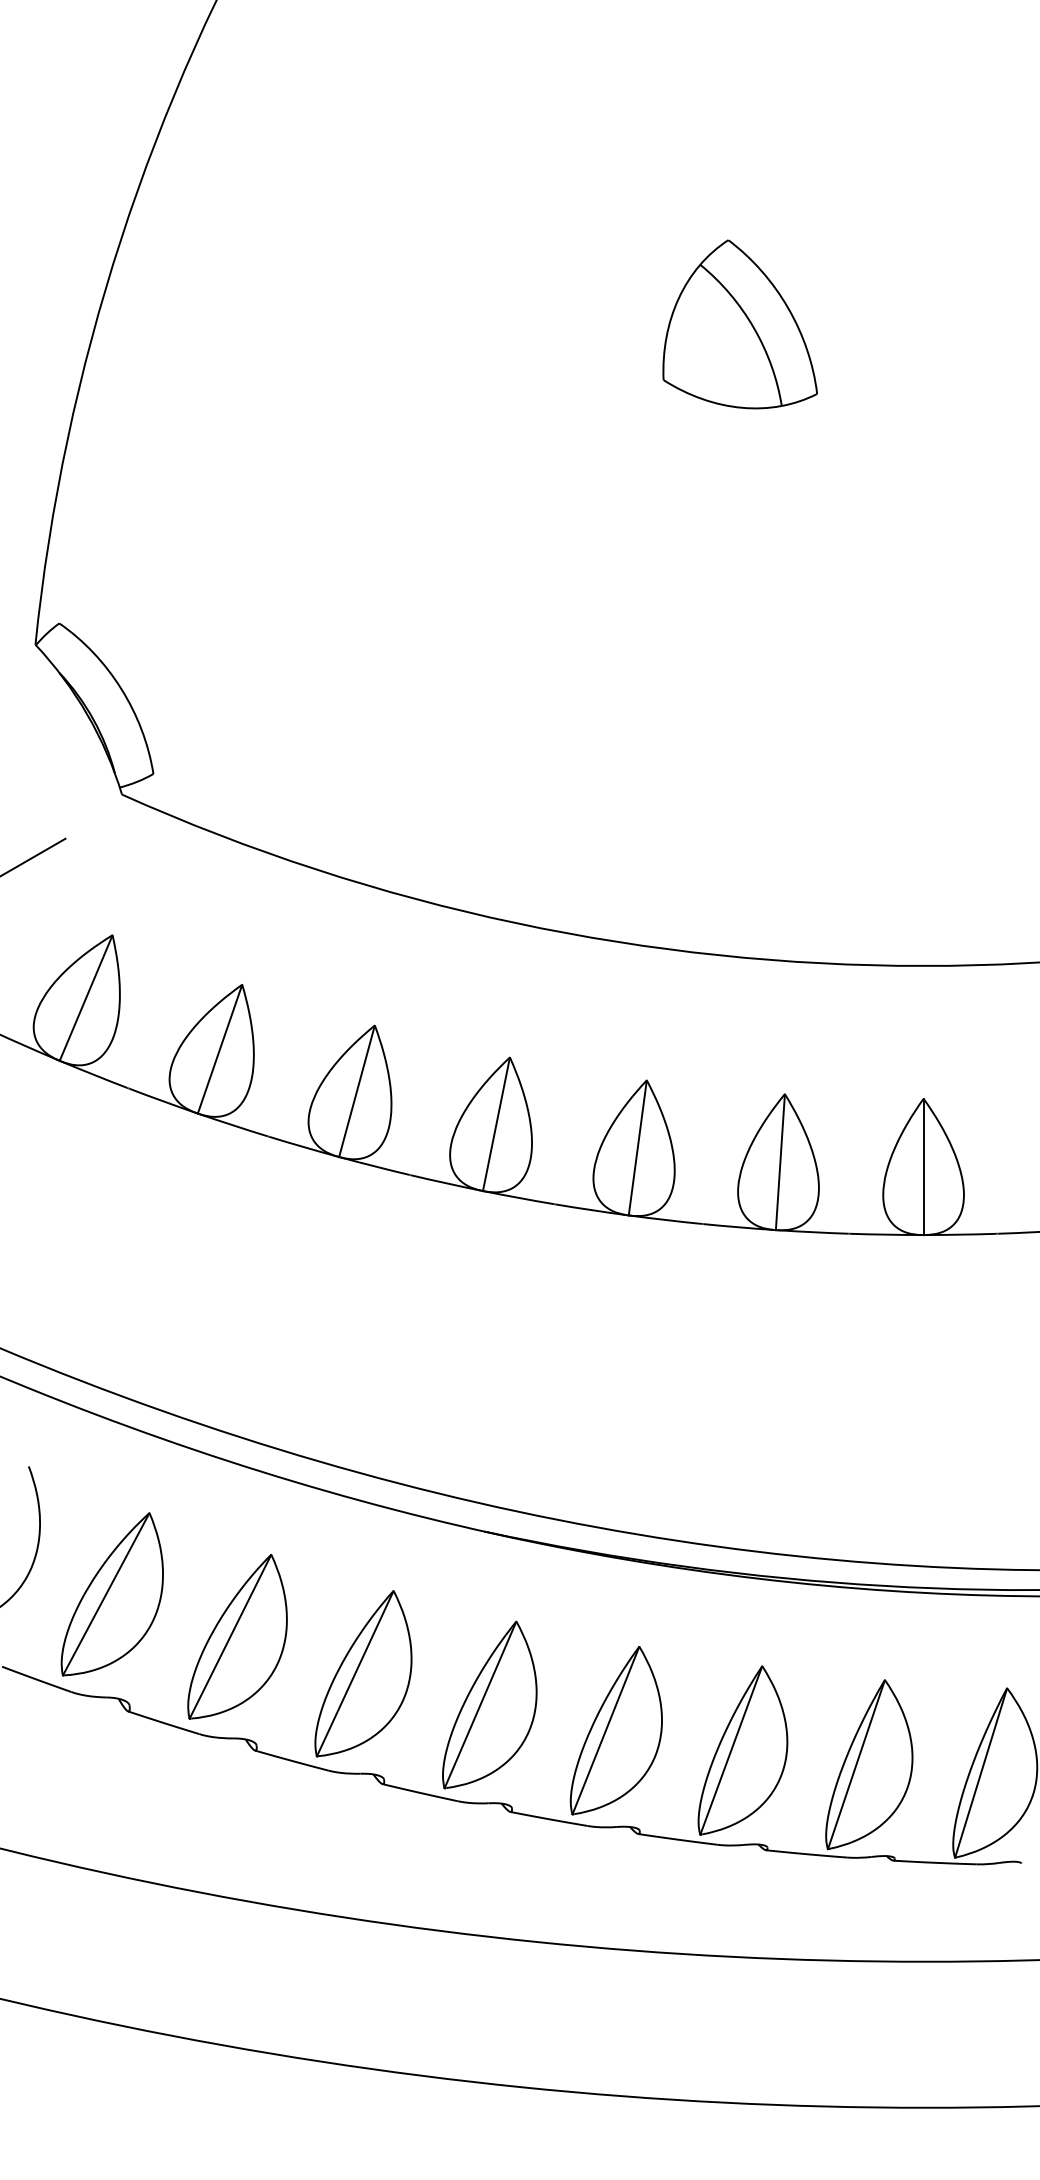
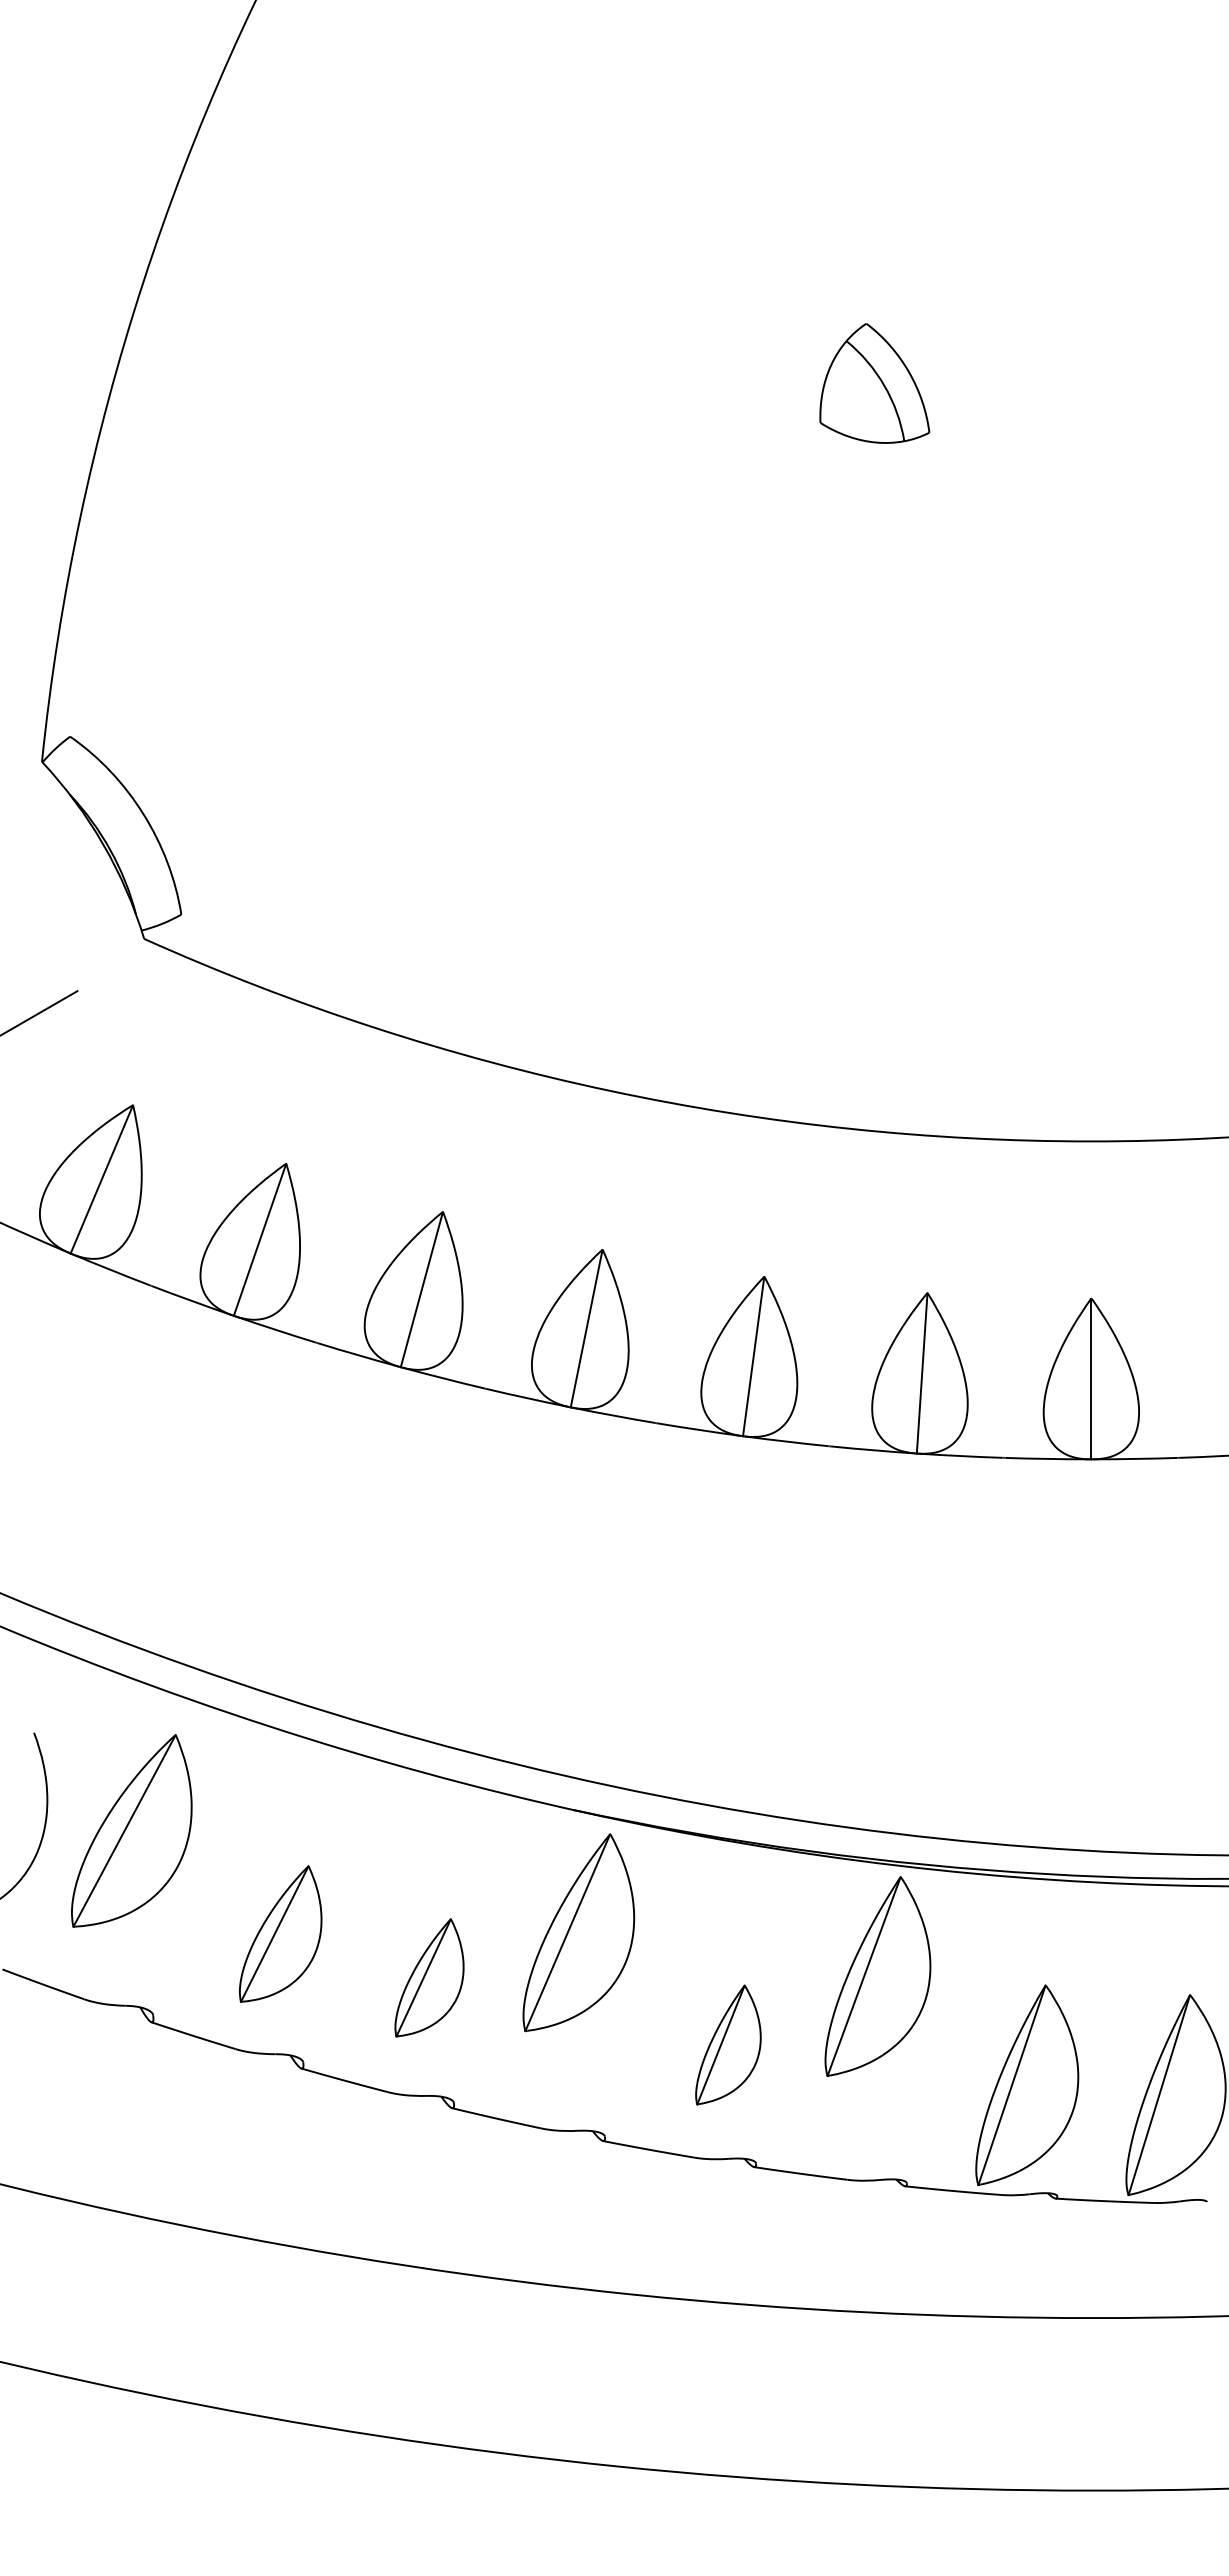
part: (740, 324) -> (874, 383), size x0.6
part: (112, 1593) -> (131, 1830), moved
part: (237, 1636) -> (280, 1933), size x0.7
part: (363, 1673) -> (429, 1977), size x0.6
part: (489, 1704) -> (578, 1932), moved
part: (616, 1730) -> (728, 2044), size x0.6
part: (742, 1750) -> (877, 1976), moved

